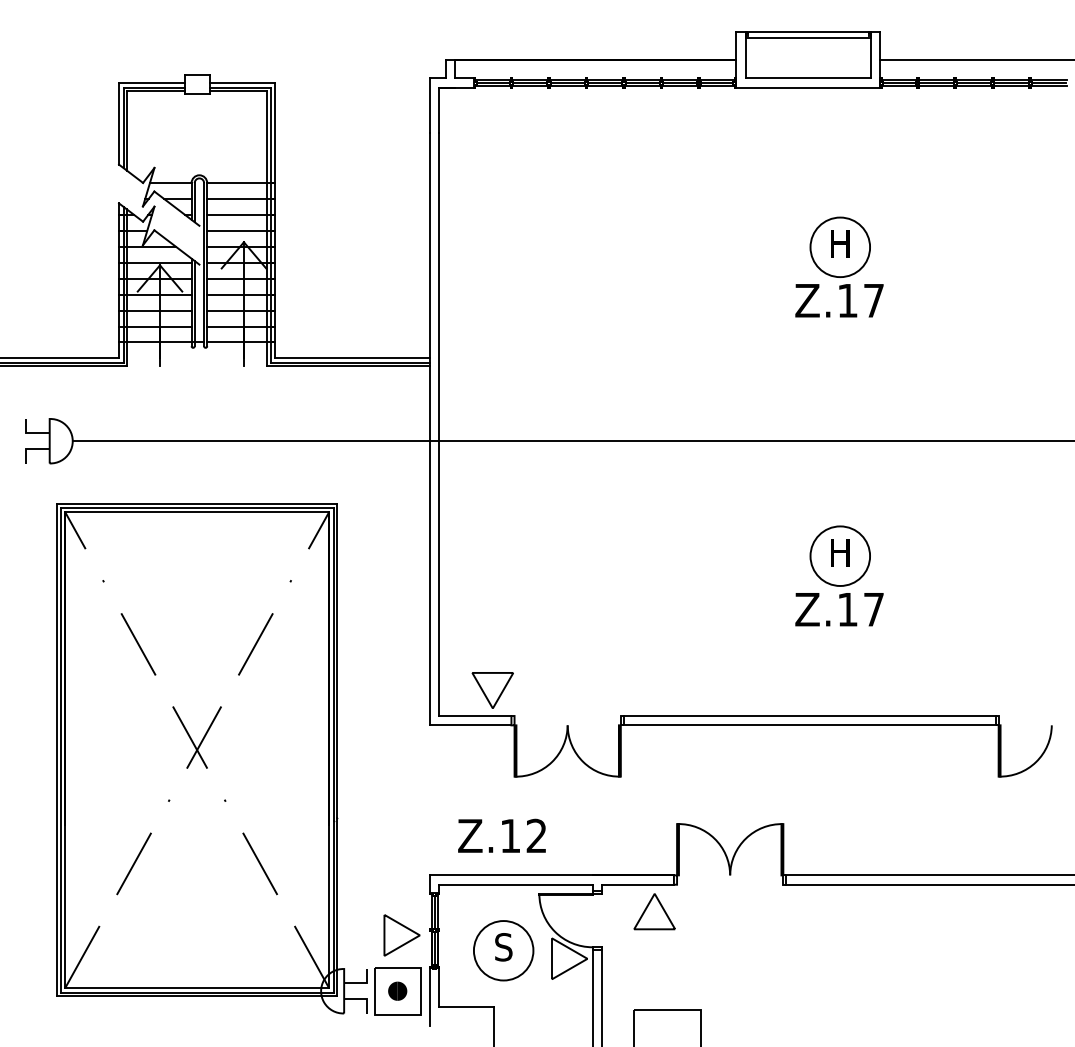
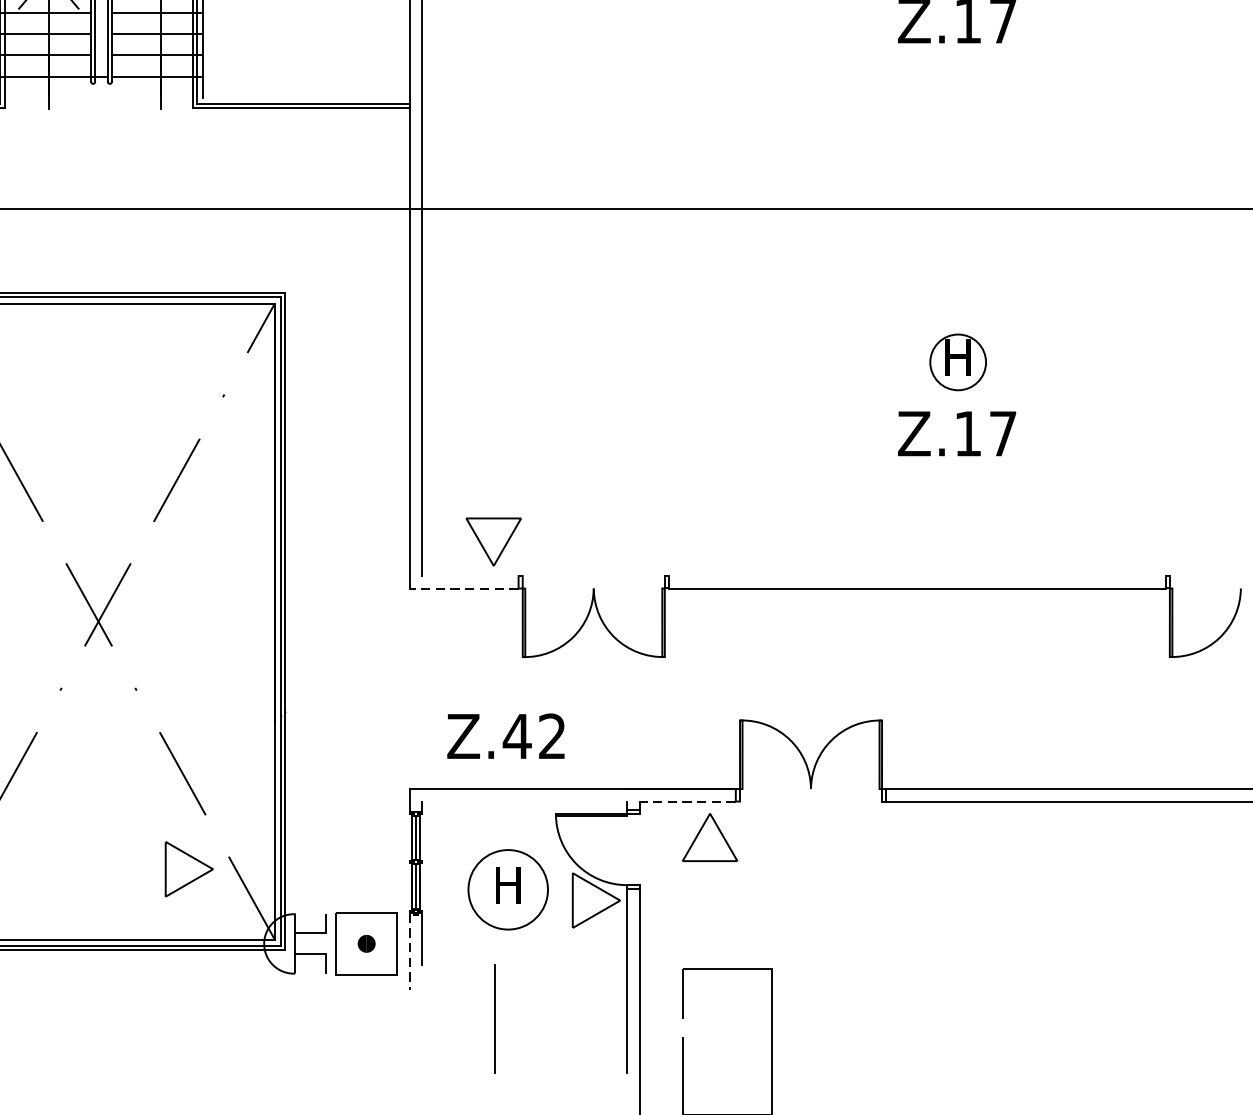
line: (352, 358) -> (306, 98), removed
circle: (840, 555) -> (958, 361), size x0.7
line: (475, 715) -> (470, 575), removed
line: (809, 715) -> (917, 575), removed
line: (470, 725) -> (463, 588), solid -> dashed
text: (510, 835) -> (517, 735), Z.12 -> Z.42
line: (515, 884) -> (524, 801), removed
line: (637, 884) -> (687, 801), solid -> dashed
part: (401, 935) -> (188, 869), moved
text: (503, 947) -> (507, 885), S -> H
part: (397, 990) -> (366, 942), size x0.7
line: (430, 997) -> (410, 952), solid -> dashed
line: (466, 1006) -> (458, 964), removed

